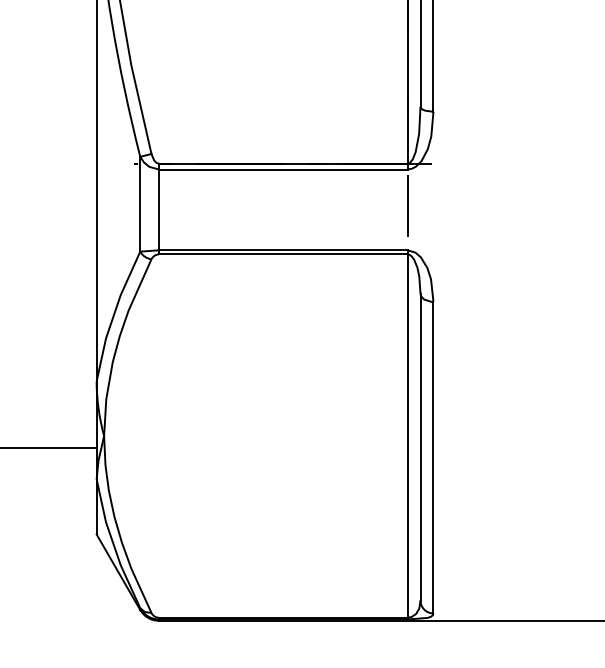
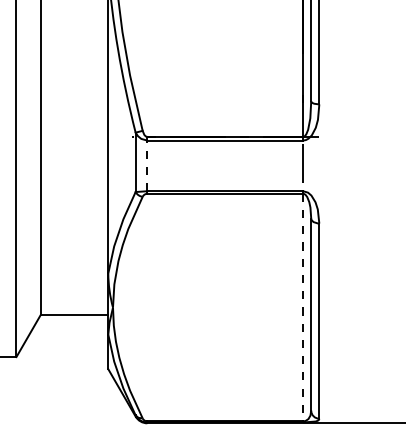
line: (159, 209) -> (147, 165), solid -> dashed
line: (408, 435) -> (303, 307), solid -> dashed

